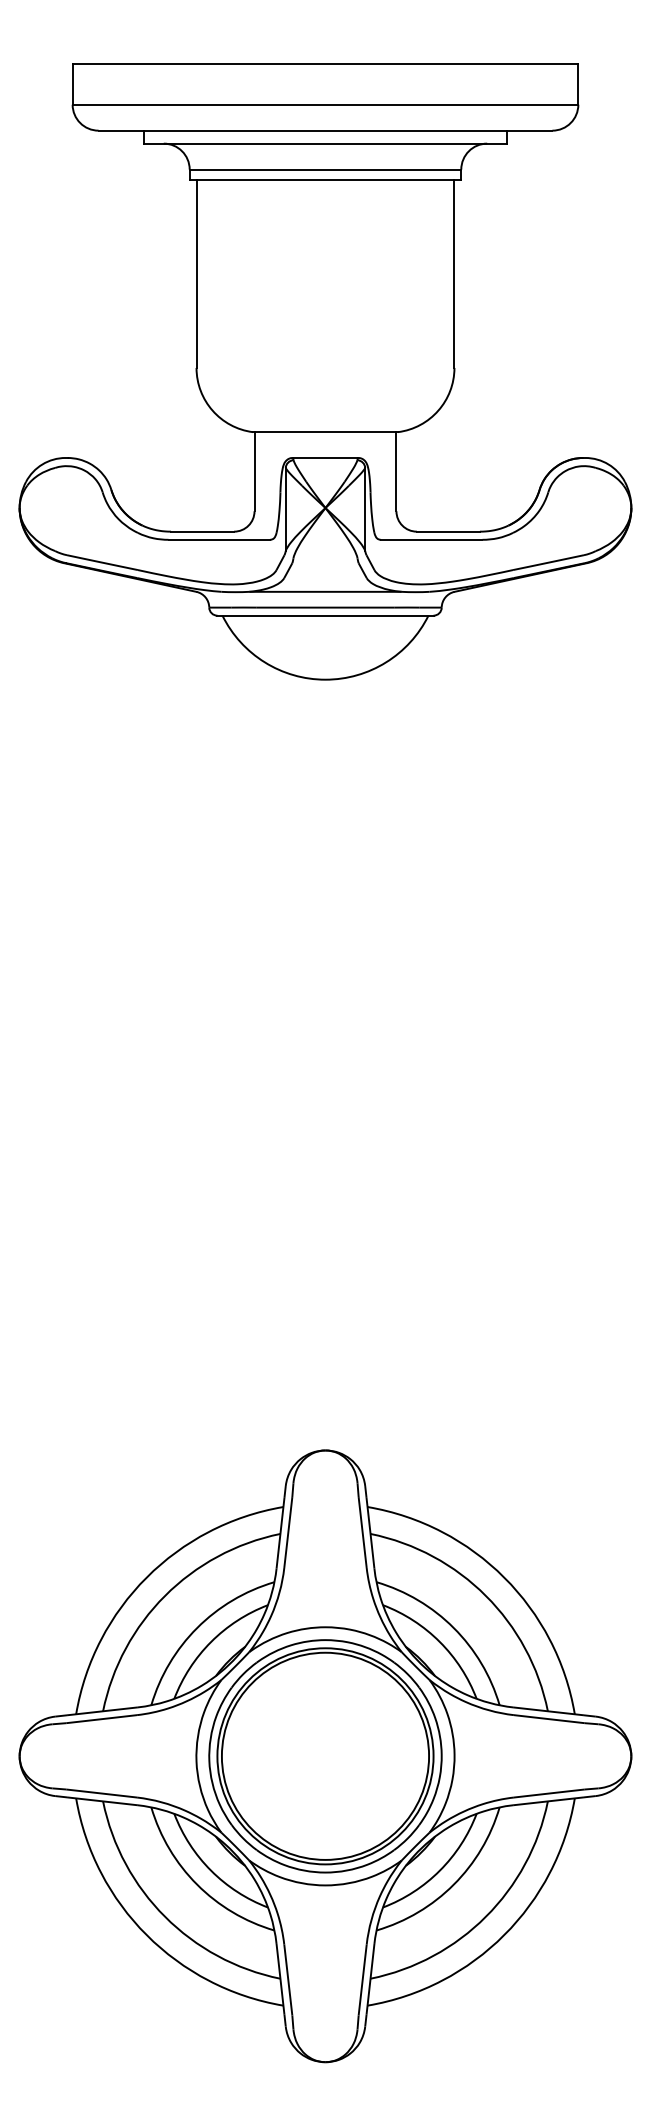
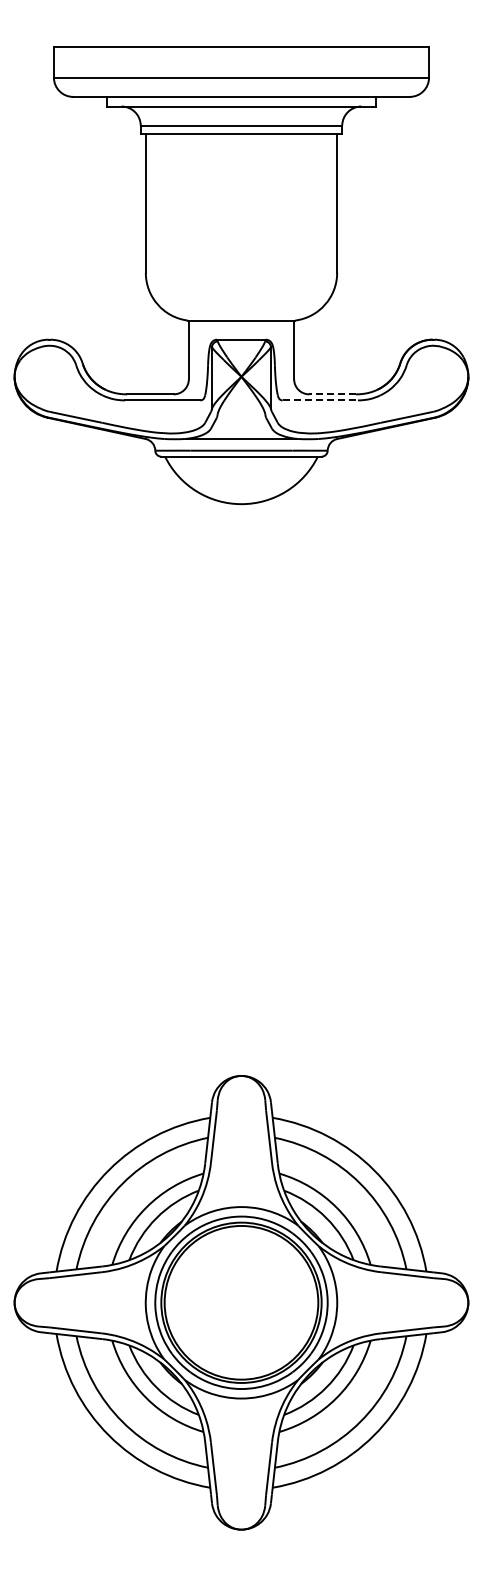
line: (448, 531) -> (332, 394), solid -> dashed
line: (431, 539) -> (320, 400), solid -> dashed

